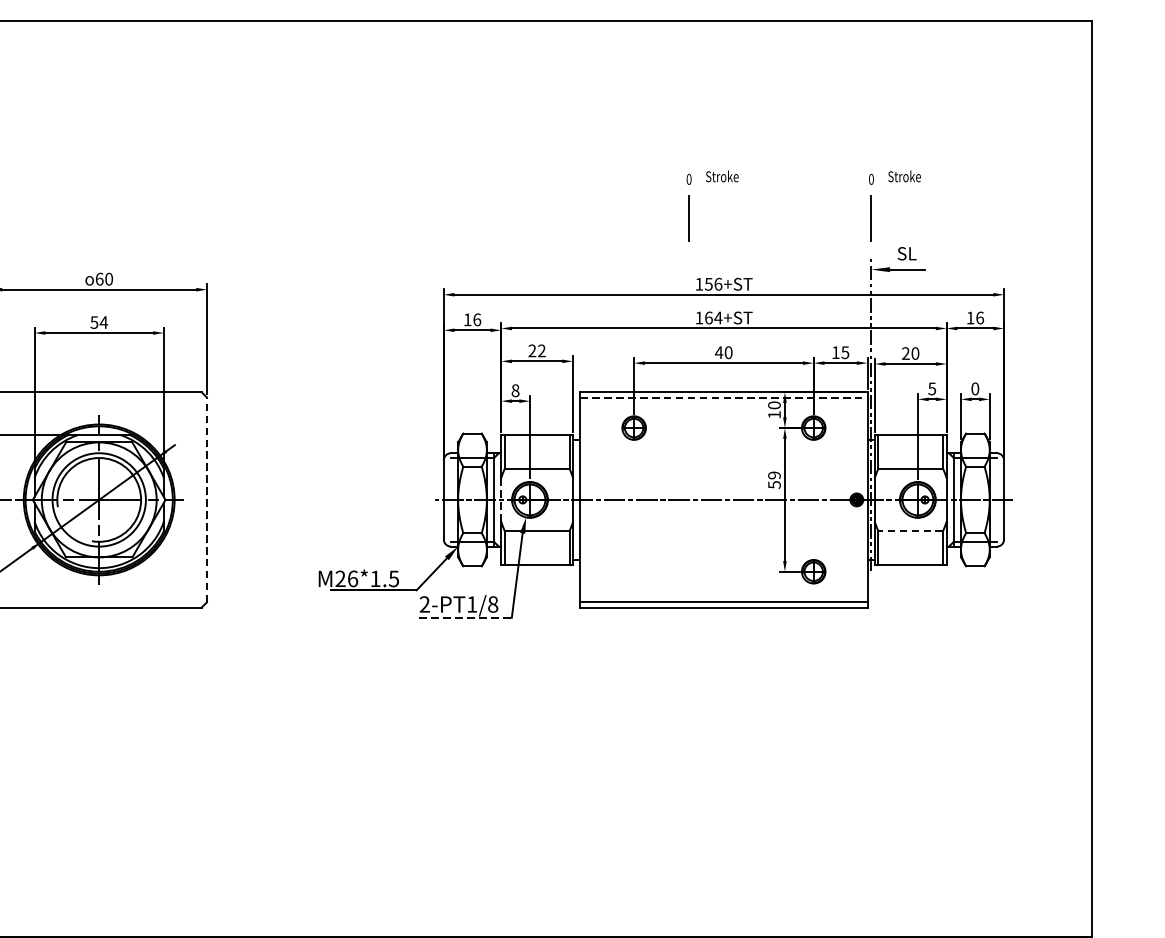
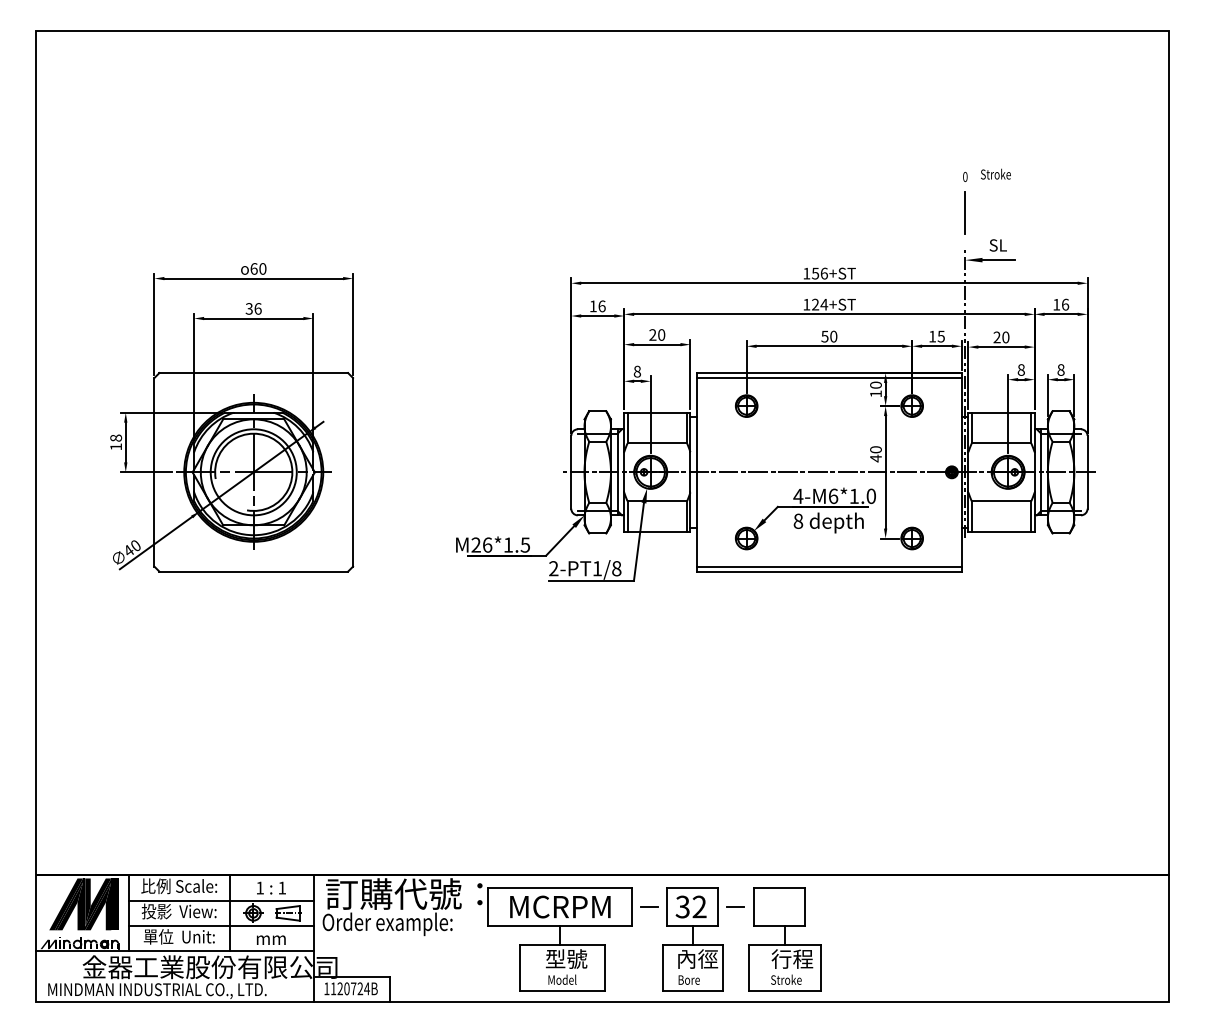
part: (689, 206) -> (797, 201), removed
text: (708, 317) -> (815, 304), 164+ST -> 124+ST
text: (98, 322) -> (253, 308), 54 -> 36
text: (541, 350) -> (661, 334), 22 -> 20
text: (718, 352) -> (824, 336), 40 -> 50
text: (931, 388) -> (1020, 369), 5 -> 8
text: (974, 389) -> (1060, 370), 0 -> 8
line: (724, 398) -> (829, 378), dashed -> solid
text: (773, 480) -> (875, 454), 59 -> 40
line: (207, 499) -> (353, 471), dashed -> solid
line: (501, 499) -> (624, 471), dashed -> solid
line: (910, 531) -> (1001, 501), dashed -> solid
part: (697, 550) -> (805, 518), added
line: (465, 617) -> (591, 580), dashed -> solid

